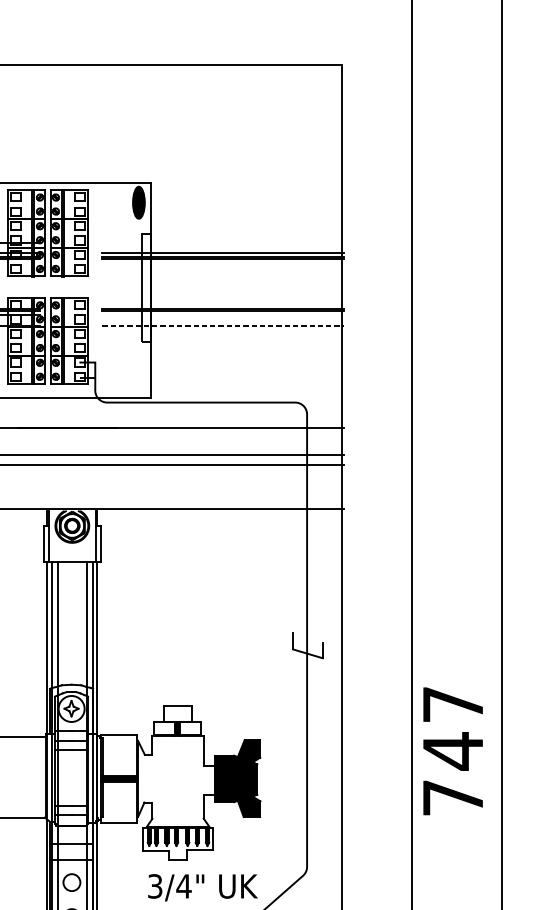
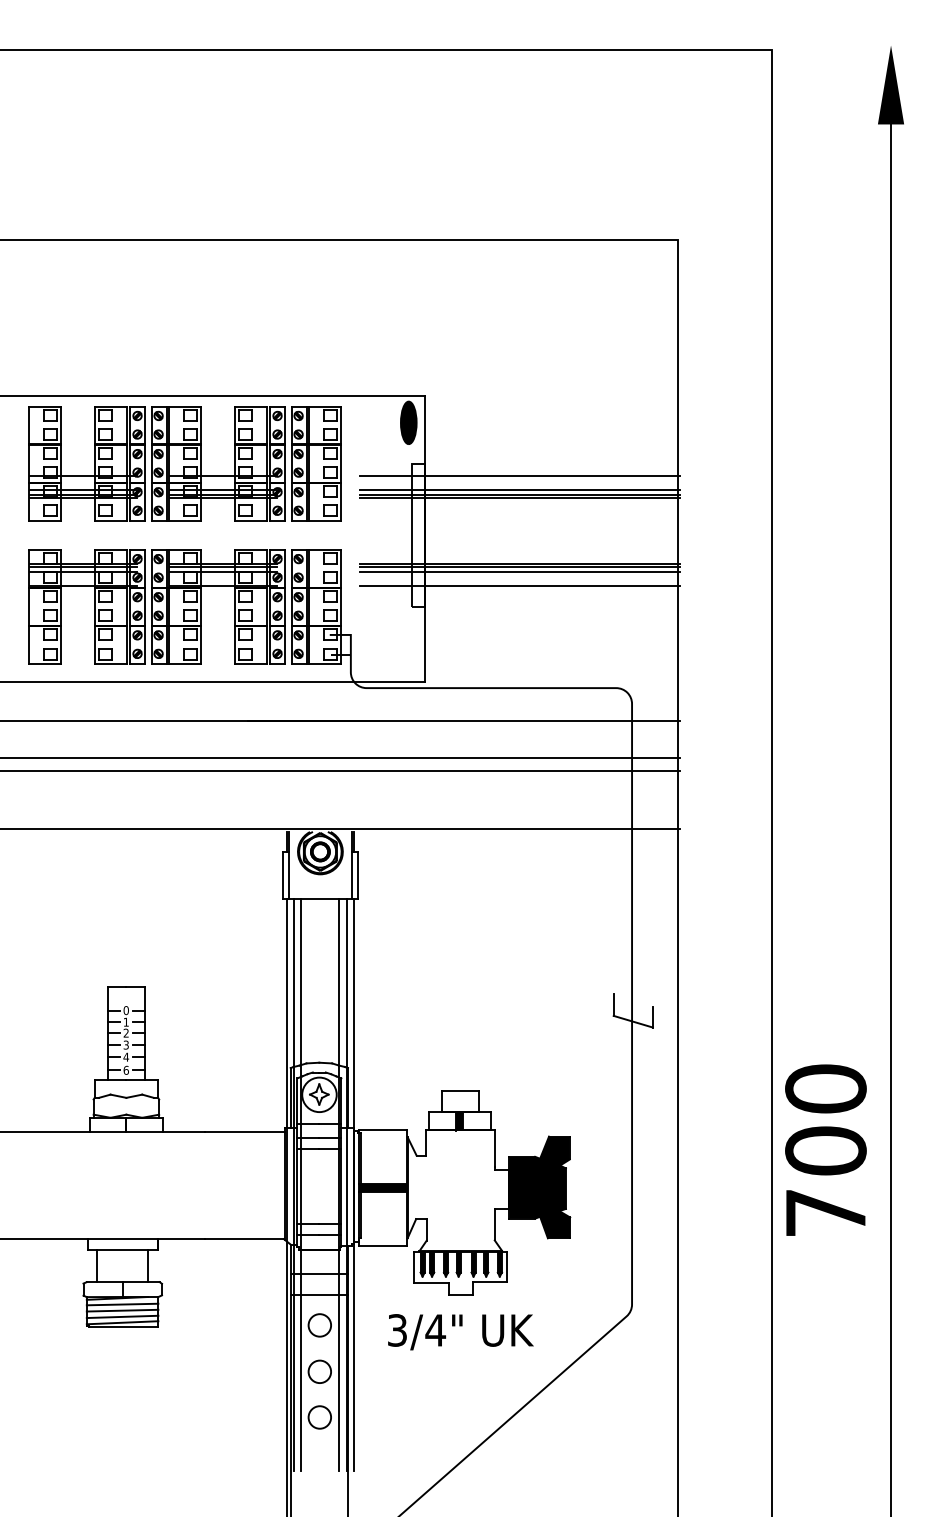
line: (223, 242) -> (520, 475), added
line: (223, 315) -> (520, 572), added
line: (223, 326) -> (520, 586), dashed -> solid
text: (452, 728) -> (825, 1120), 747 -> 700
text: (202, 887) -> (460, 1332), moved

